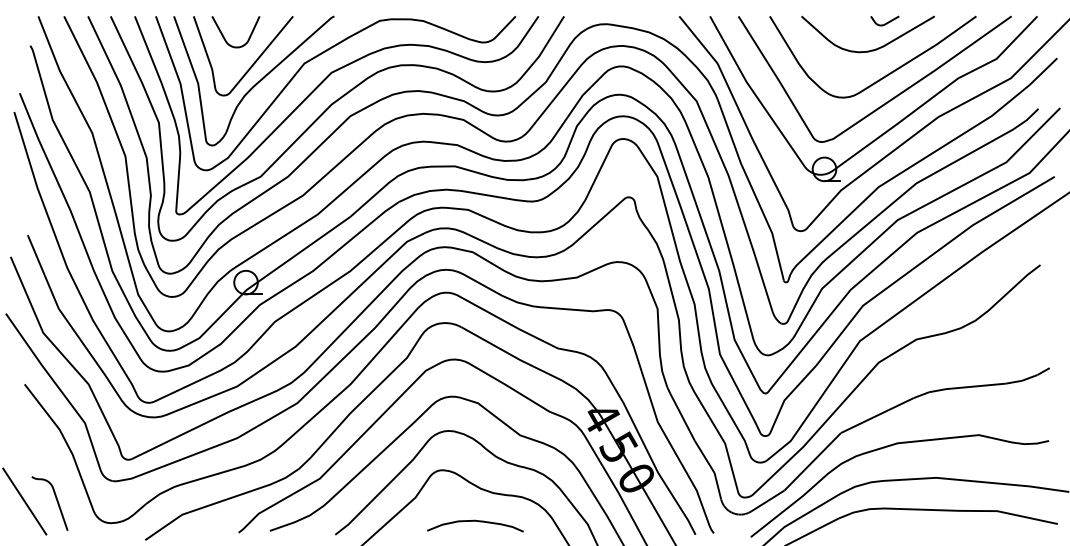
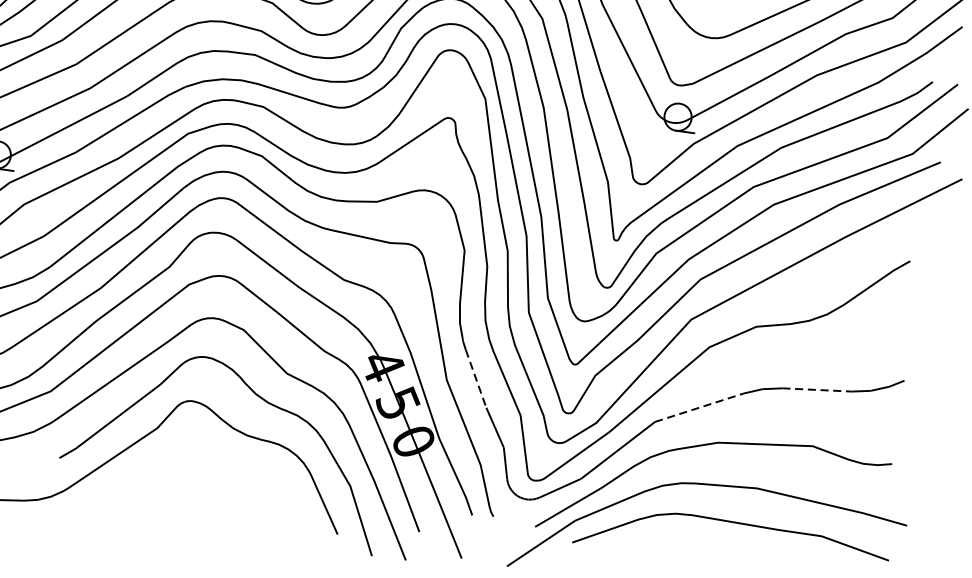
line: (975, 386) -> (816, 389), solid -> dashed
line: (877, 415) -> (699, 407), solid -> dashed
line: (682, 417) -> (475, 378), solid -> dashed
curve: (475, 521) -> (222, 465), removed

